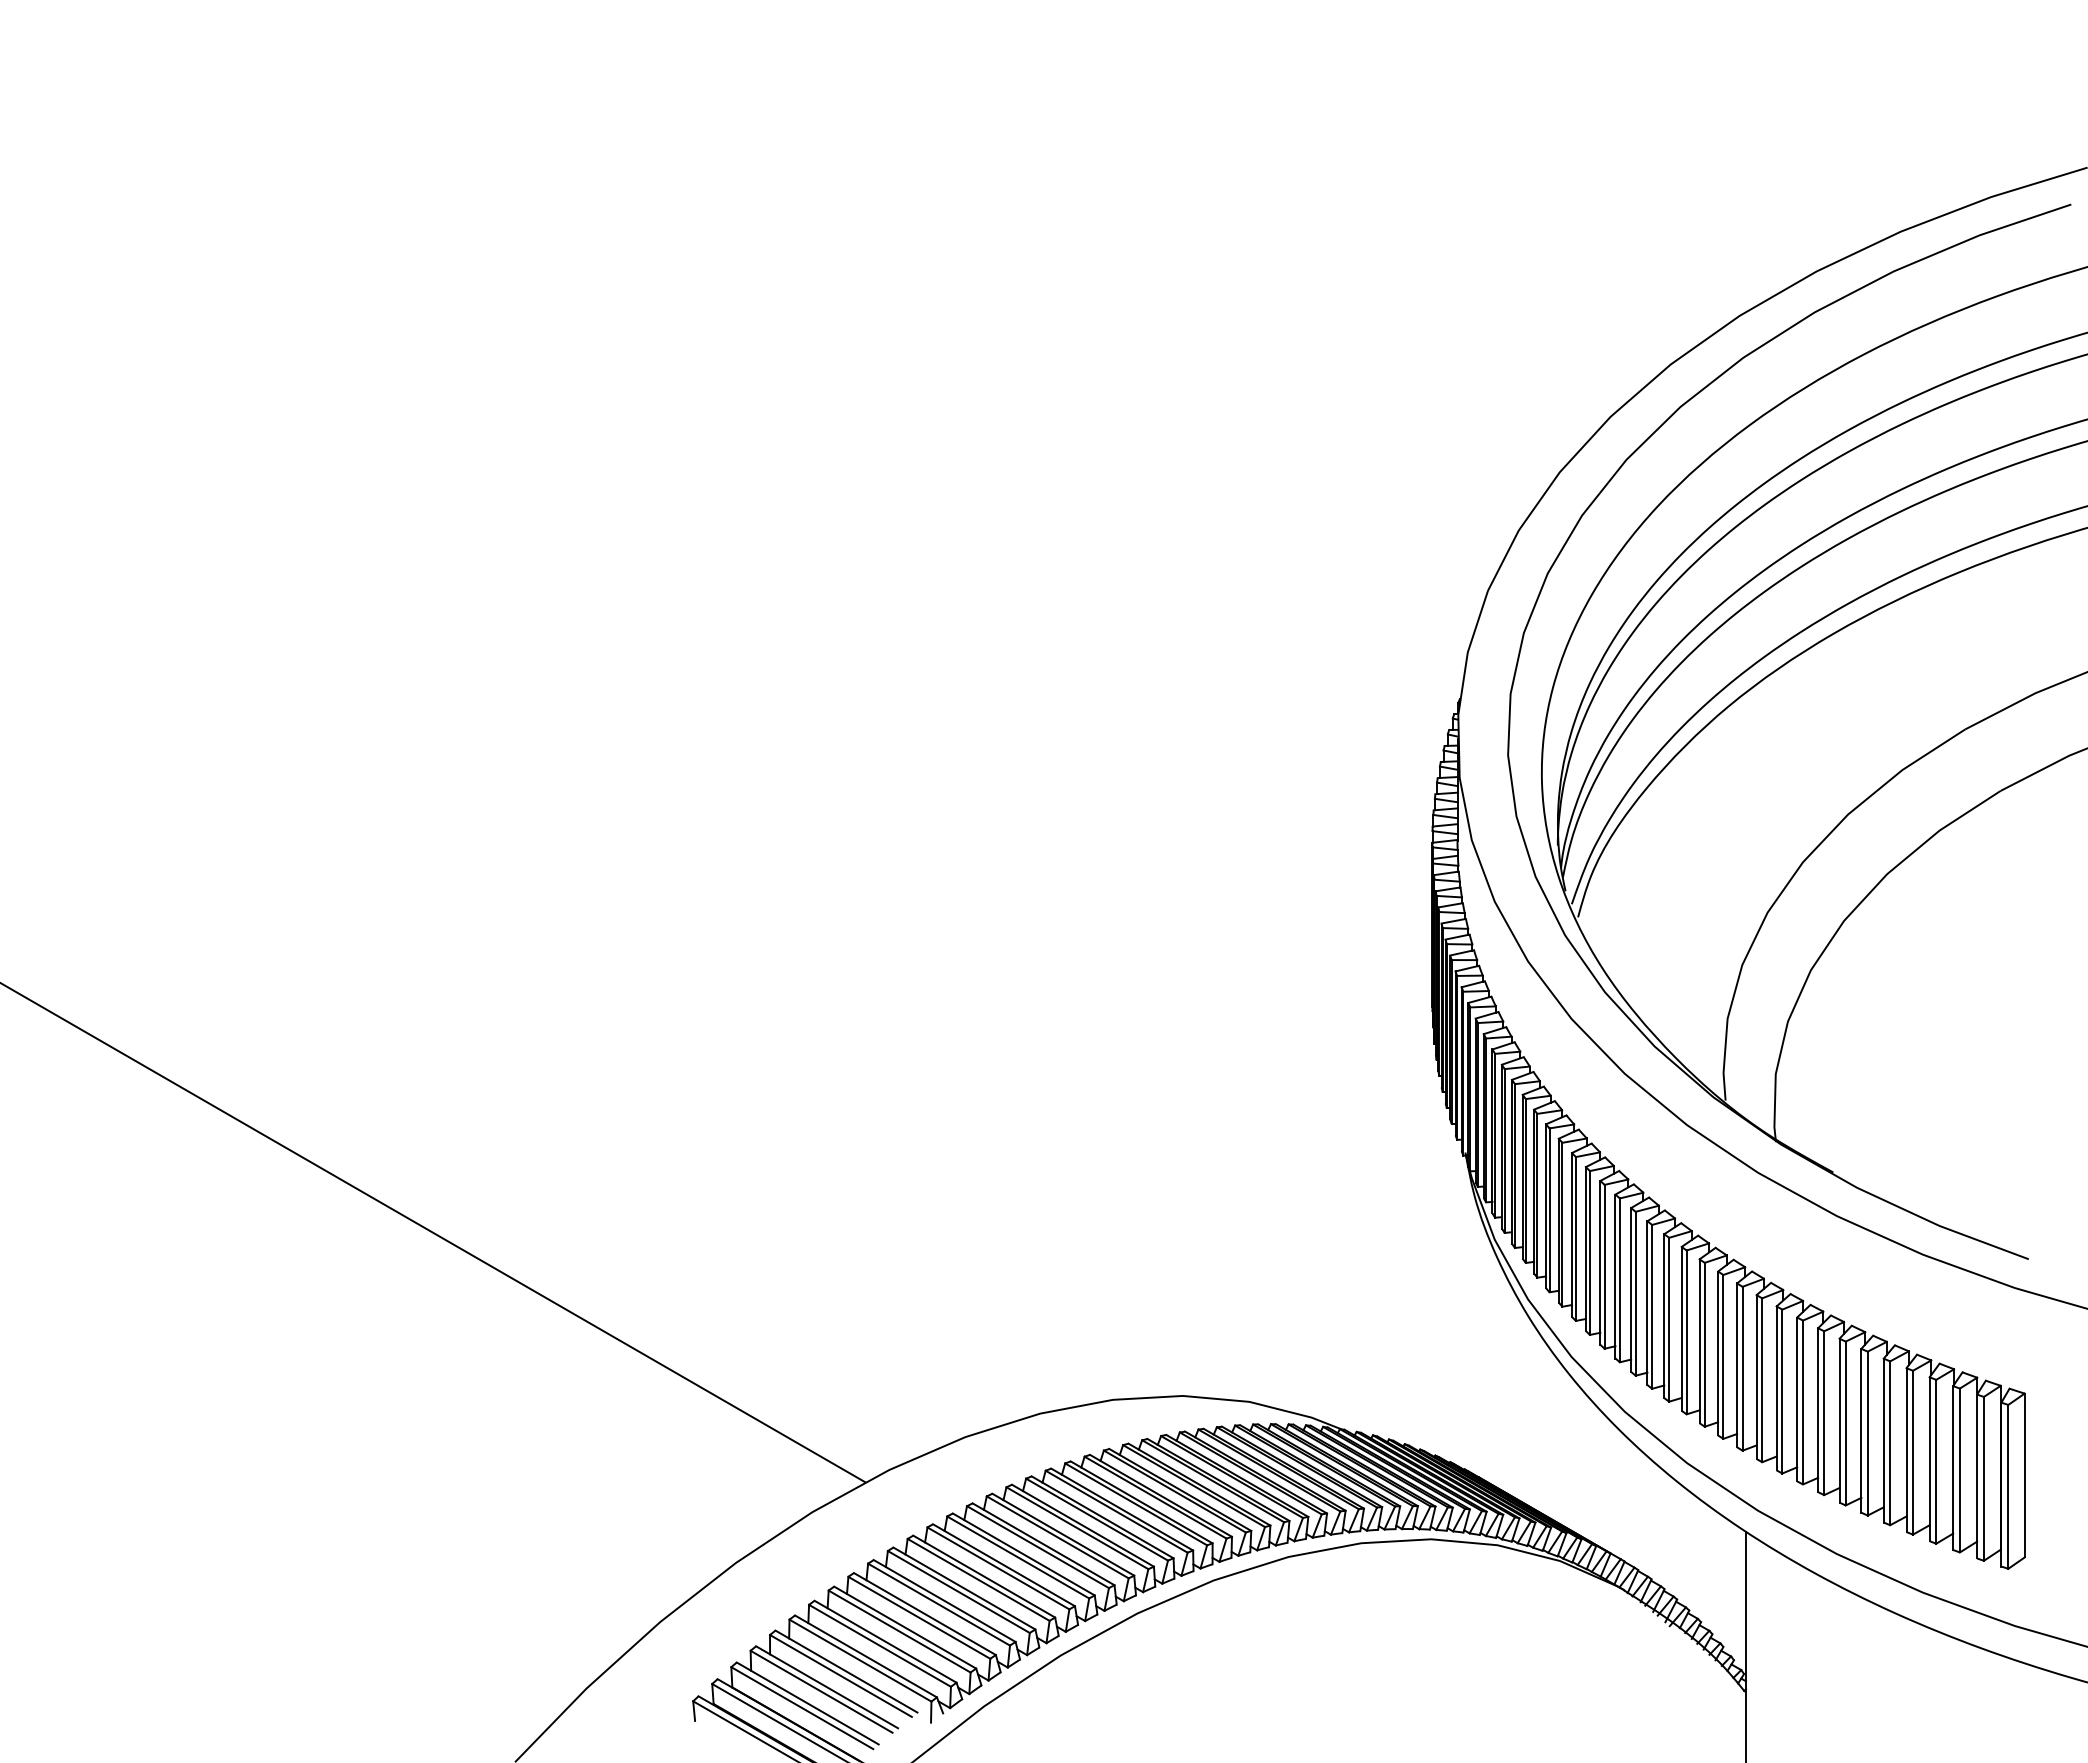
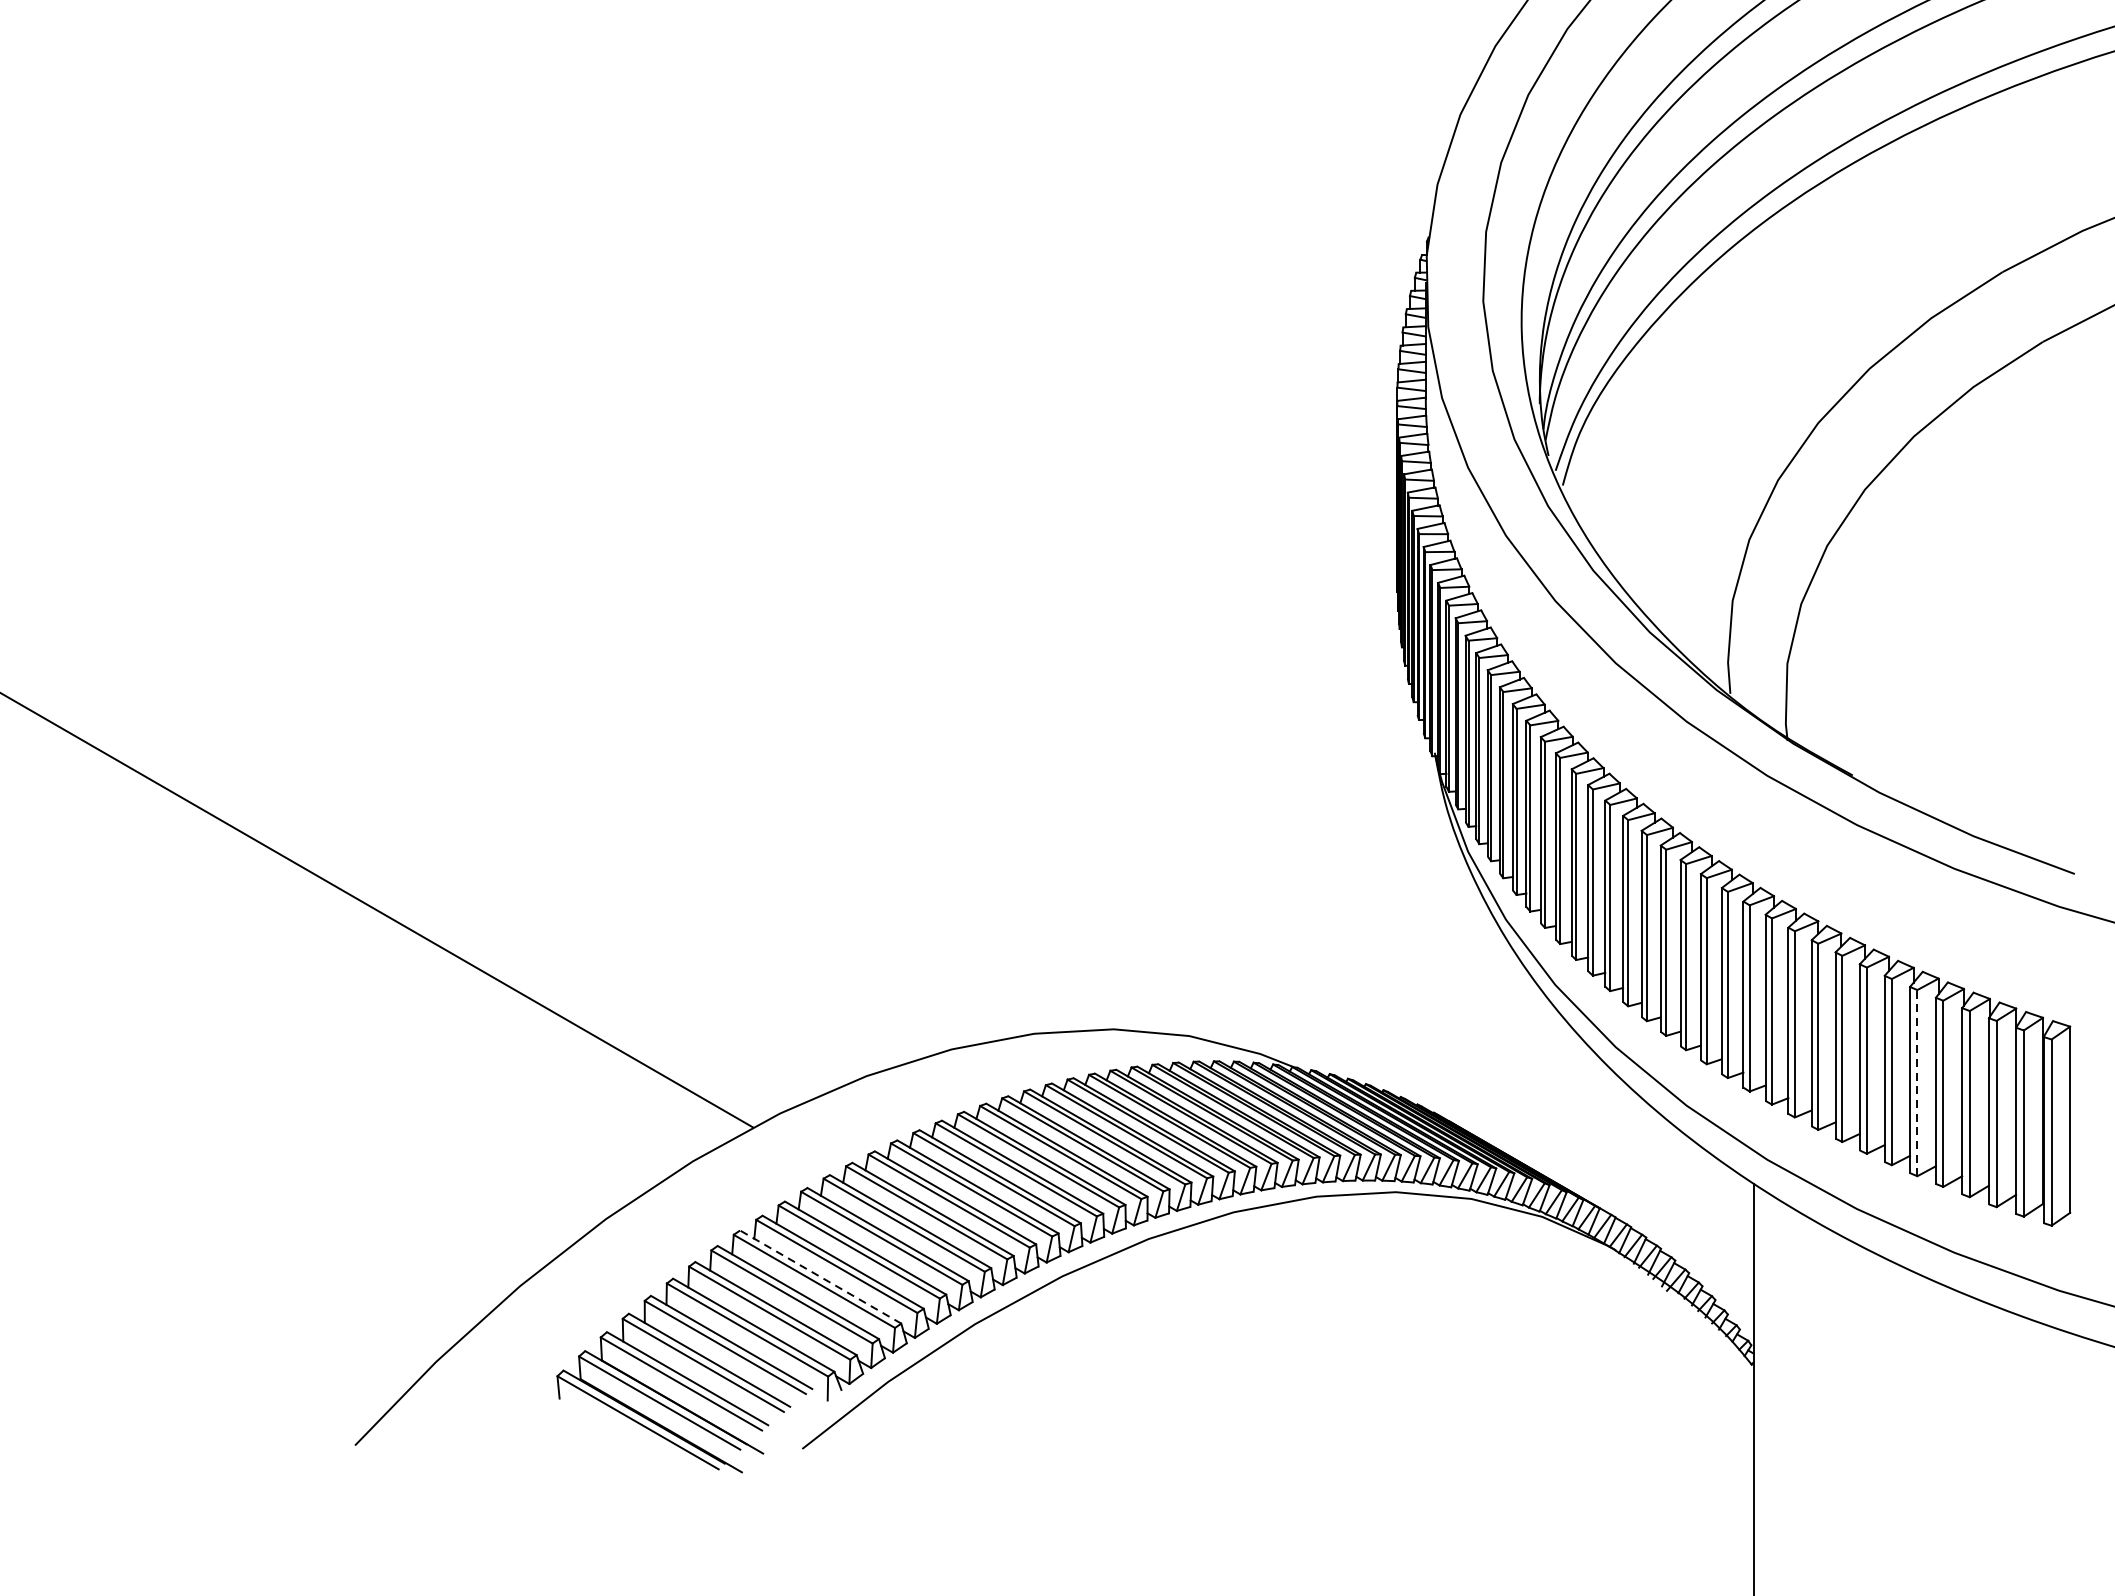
line: (1890, 1443) -> (1917, 1083), solid -> dashed
line: (924, 1614) -> (820, 1277), solid -> dashed

